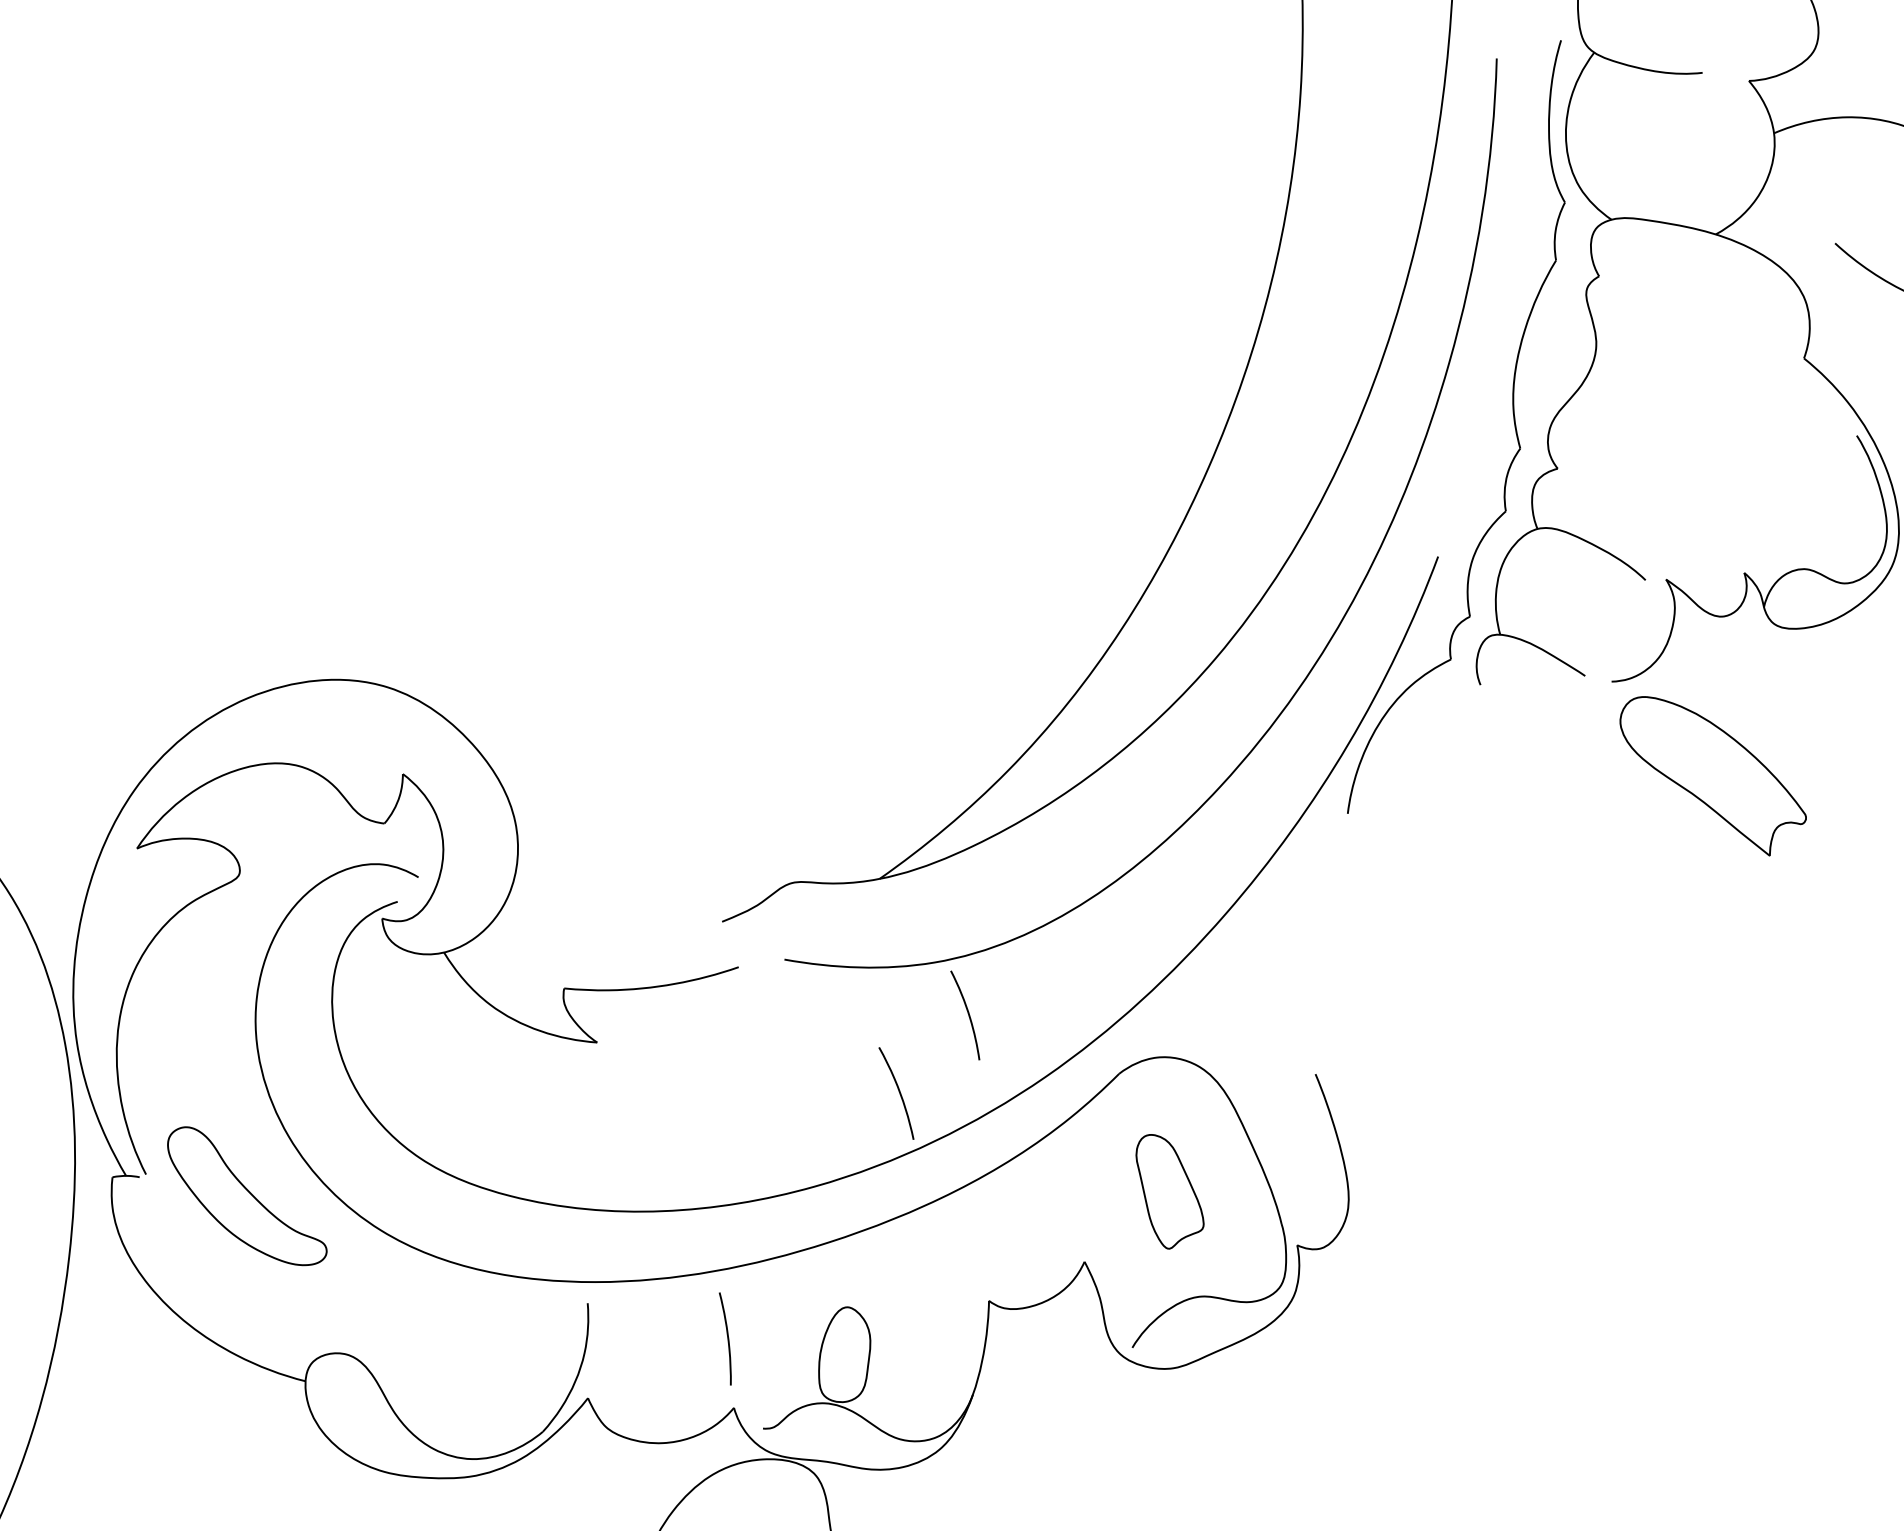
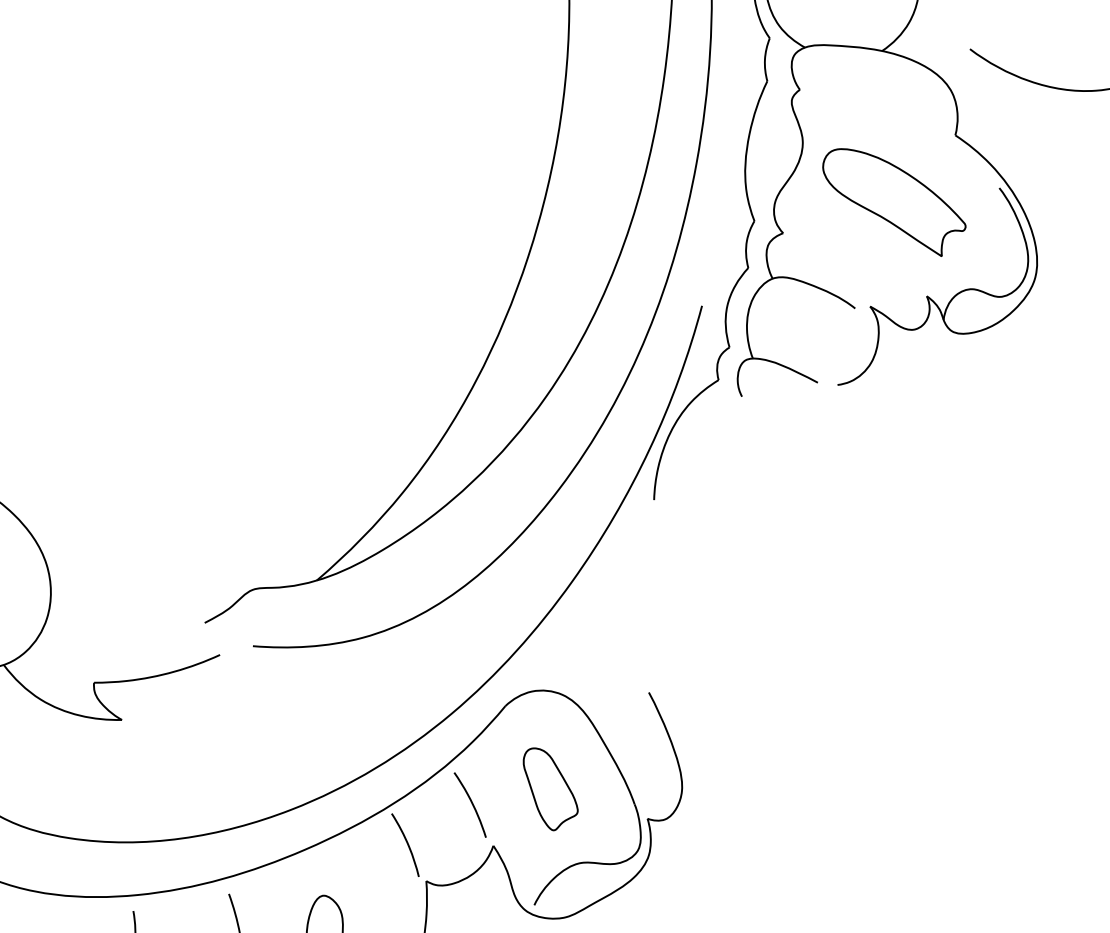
part: (1712, 776) -> (894, 202), moved
curve: (967, 1013) -> (406, 843), moved
curve: (898, 1091) -> (471, 803), moved

